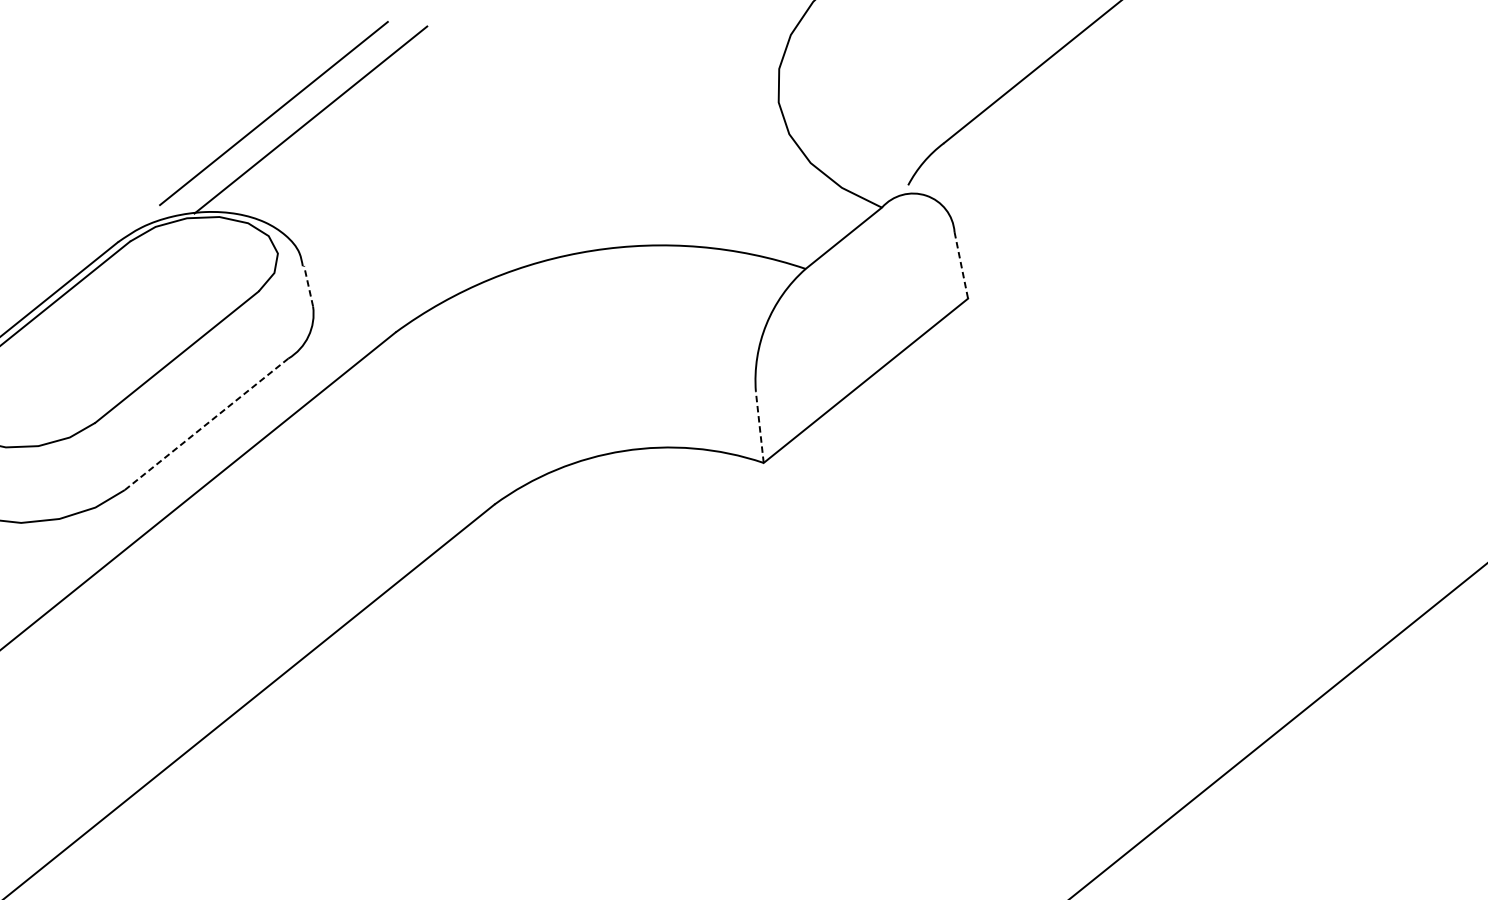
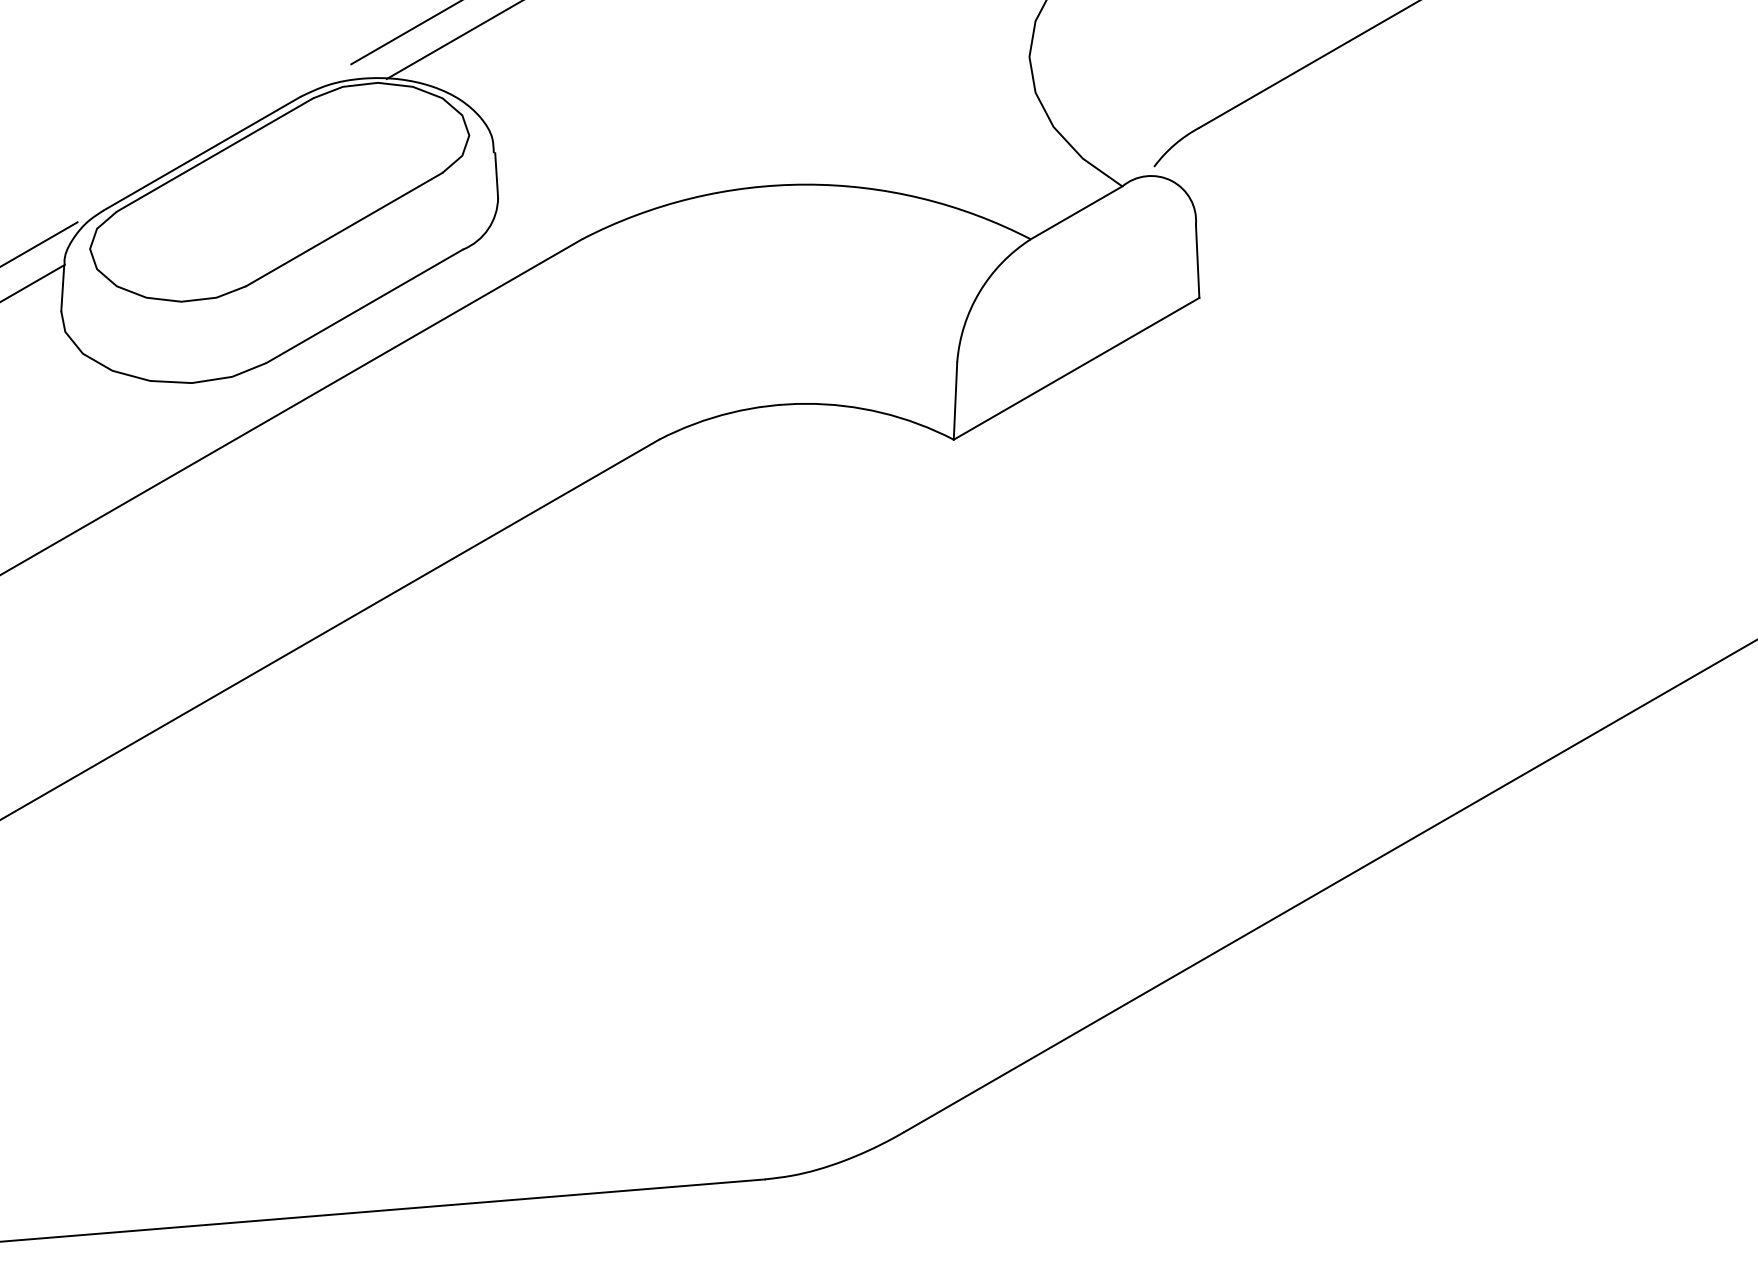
line: (961, 265) -> (1197, 261), dashed -> solid
line: (308, 286) -> (496, 175), dashed -> solid
line: (207, 424) -> (365, 306), dashed -> solid
line: (759, 427) -> (955, 401), dashed -> solid

